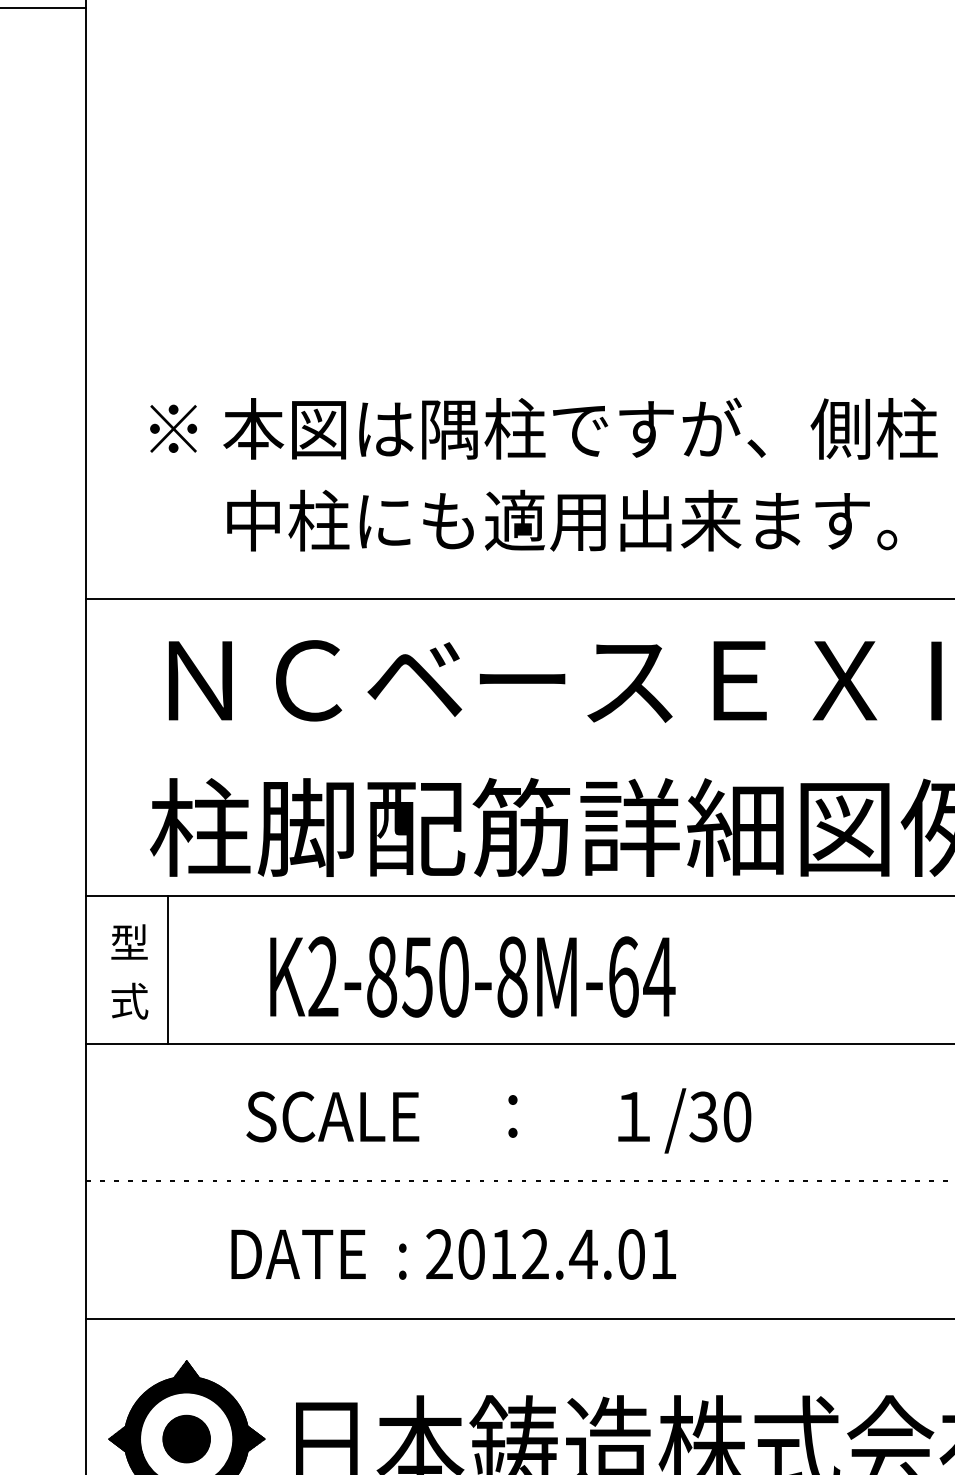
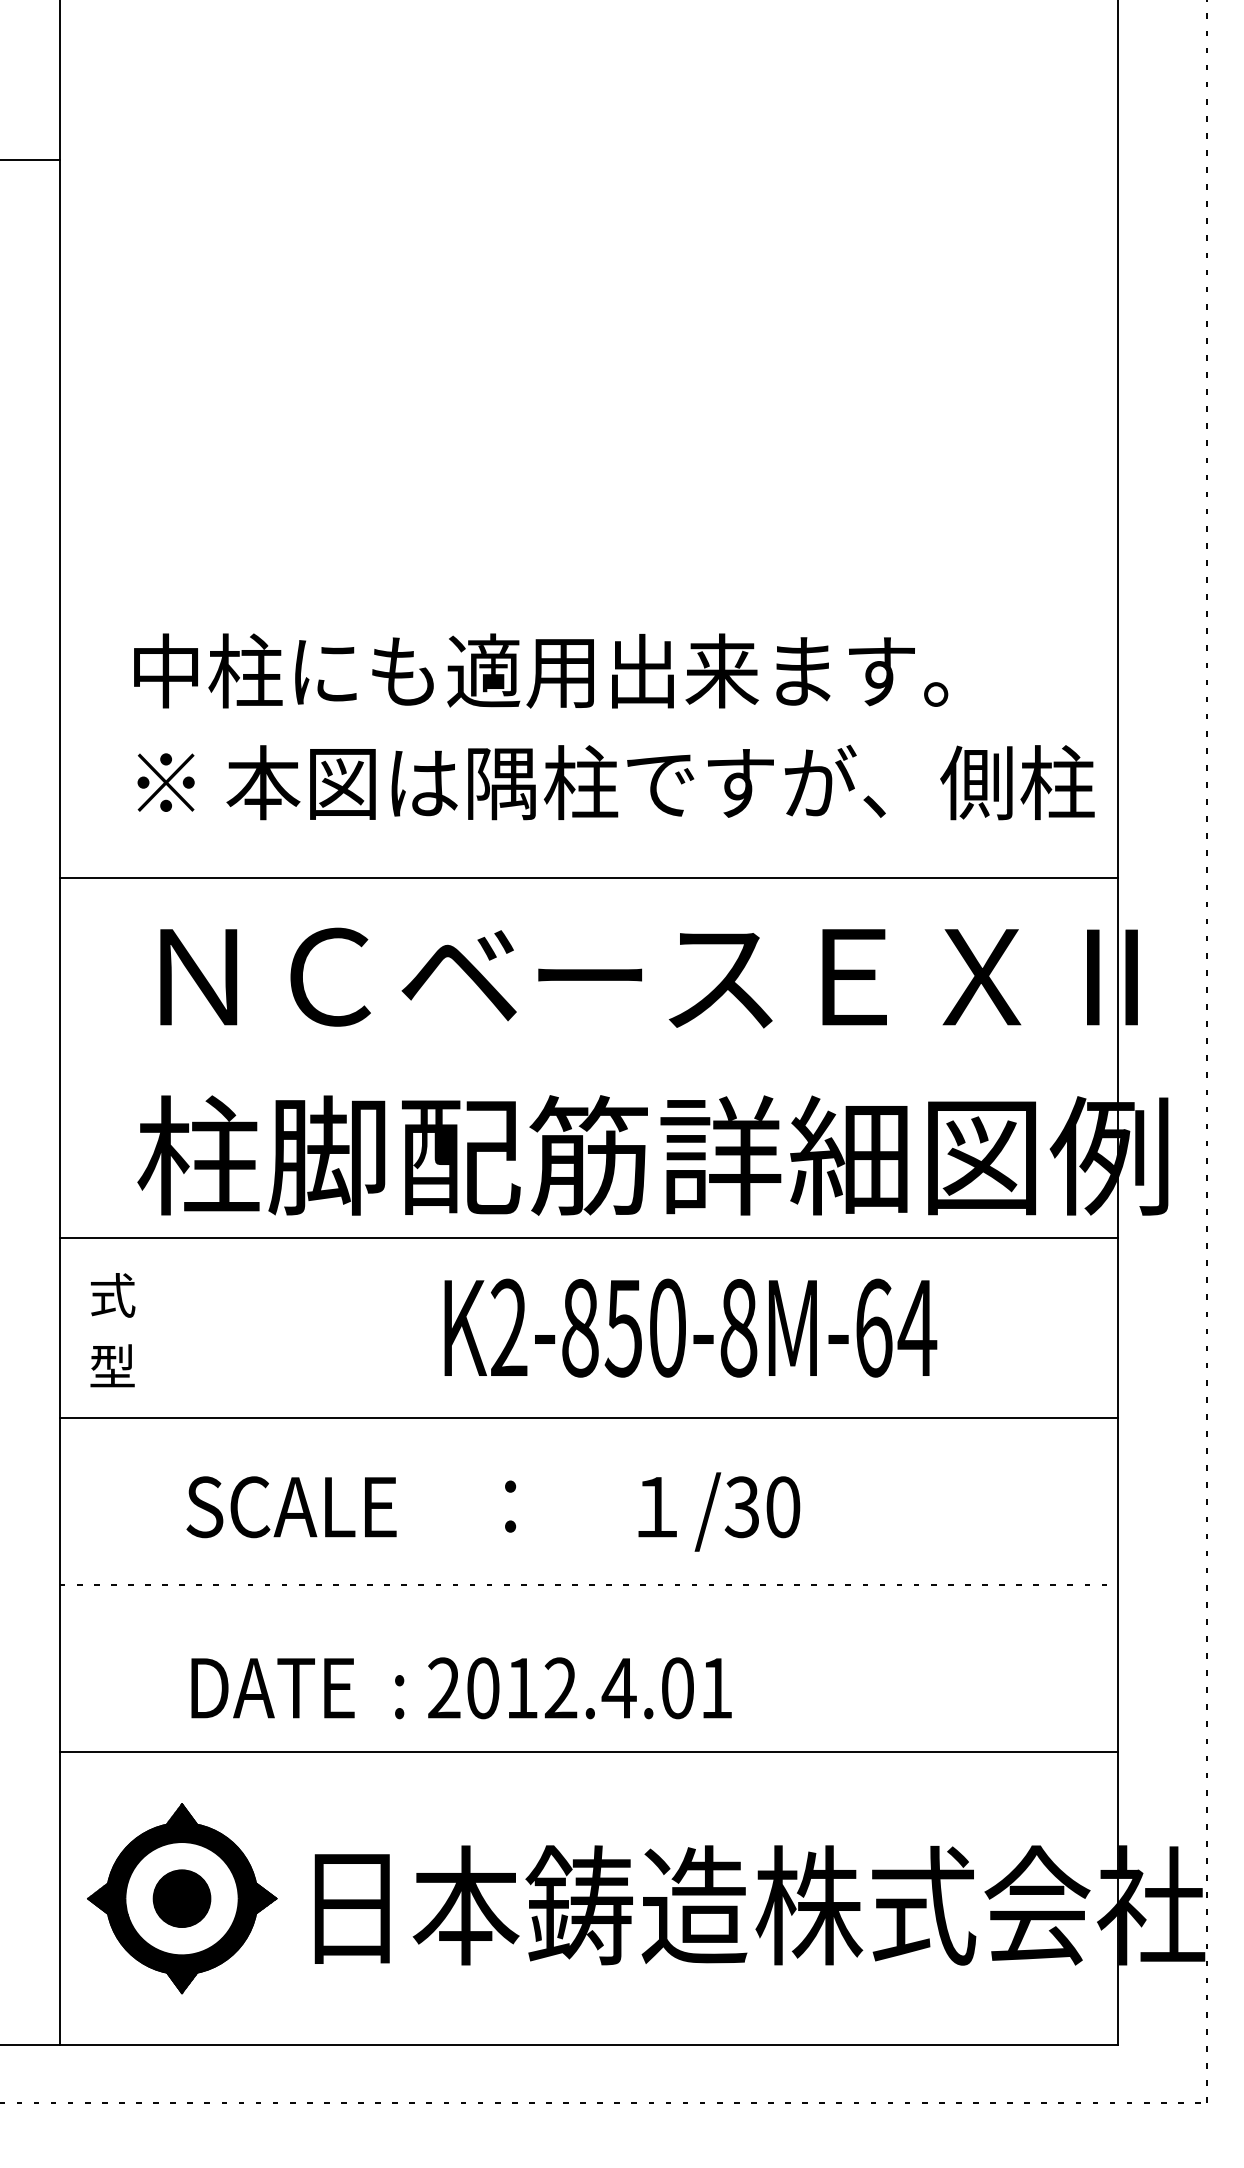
text: (542, 428) -> (614, 670), ※ 本図は隅柱ですが、側柱 -> 中柱にも適用出来ます。
text: (543, 520) -> (615, 782), 中柱にも適用出来ます。 -> ※ 本図は隅柱ですが、側柱
text: (129, 942) -> (112, 1295), 型 -> 式
line: (168, 969) -> (159, 1328), removed
text: (472, 976) -> (690, 1327), moved
text: (129, 1001) -> (112, 1366), 式 -> 型
text: (498, 1120) -> (493, 1511), moved
text: (453, 1254) -> (461, 1688), moved

